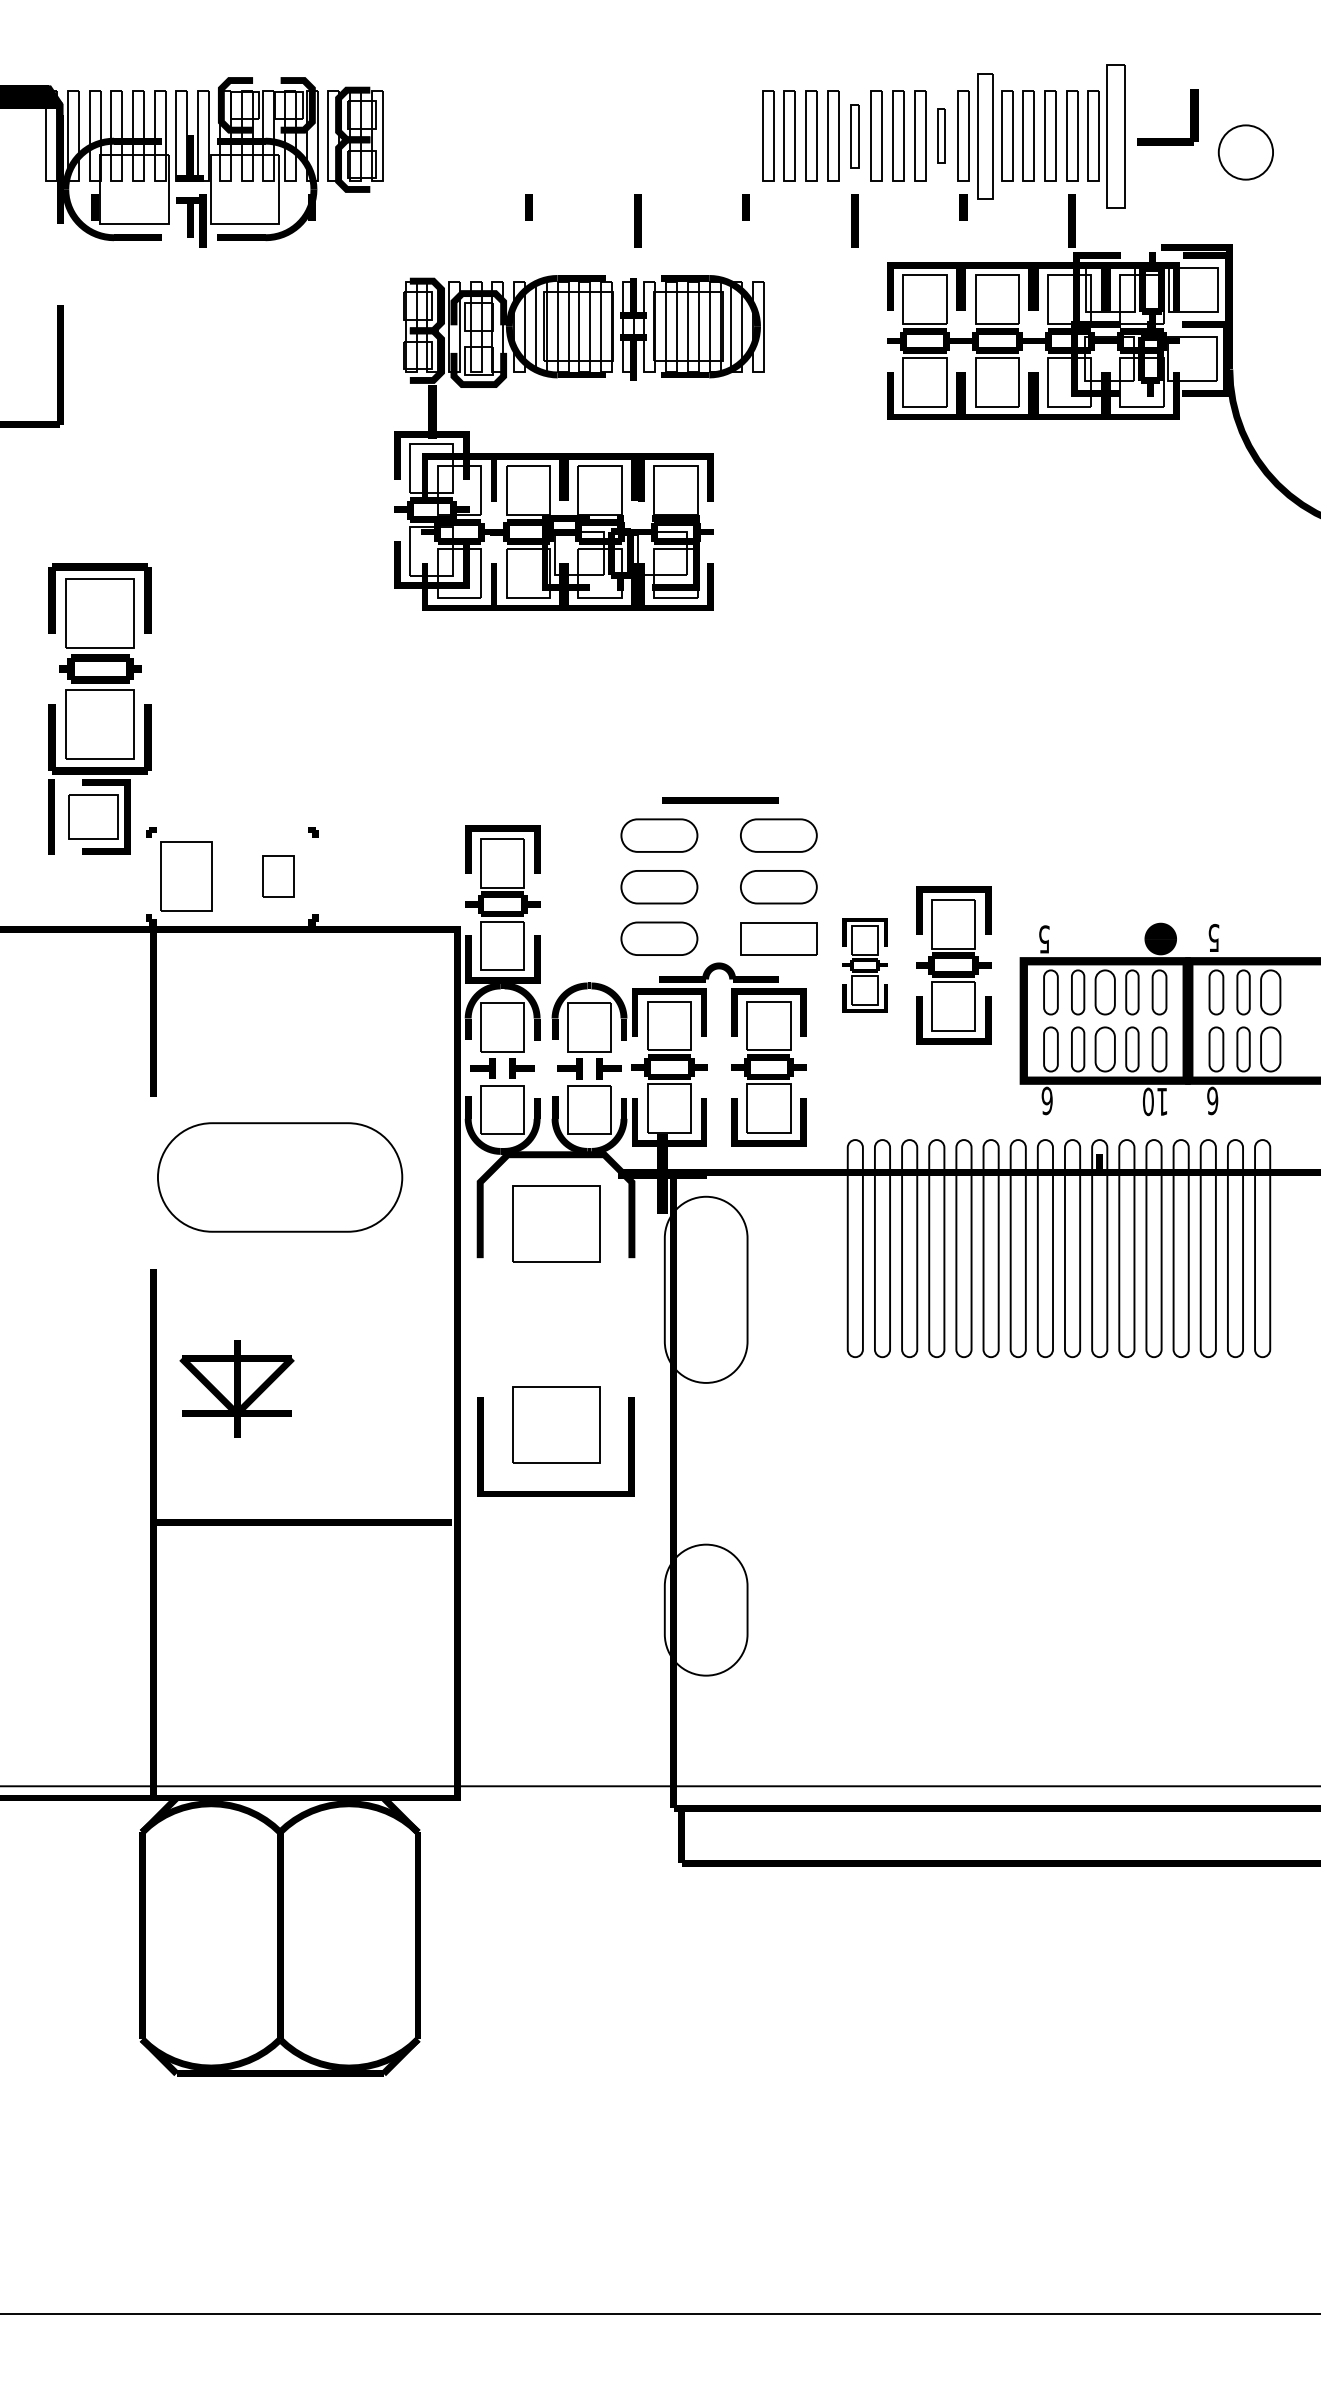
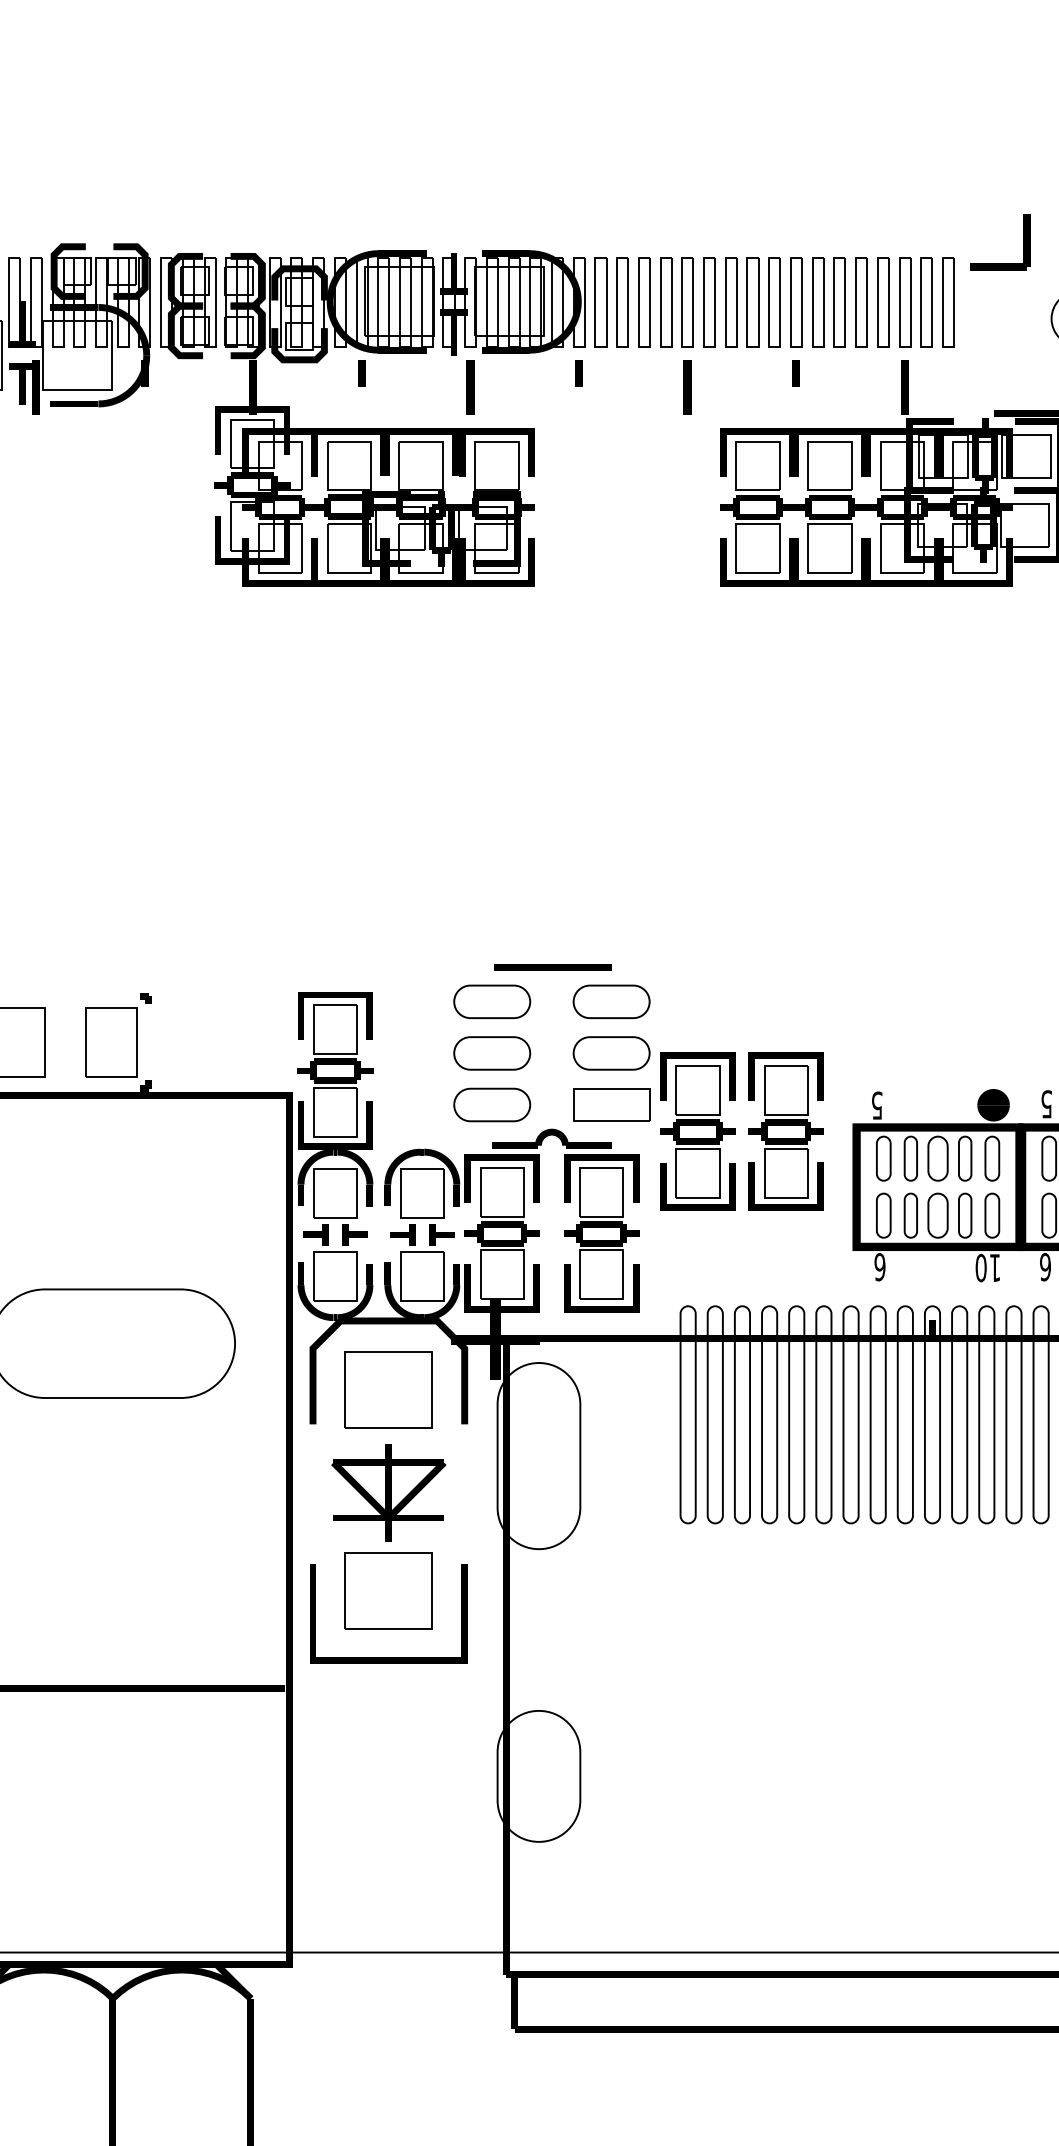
part: (855, 135) -> (688, 301), size x1.43
part: (941, 135) -> (774, 301), size x1.67
part: (985, 135) -> (818, 301), size x0.71
part: (1115, 135) -> (948, 301), size x0.62
part: (1167, 138) -> (1000, 263), moved
part: (579, 453) -> (400, 428), moved
part: (278, 876) -> (111, 1042), size x1.67
part: (864, 965) -> (697, 1131), size x1.67
part: (236, 1388) -> (388, 1492), moved

